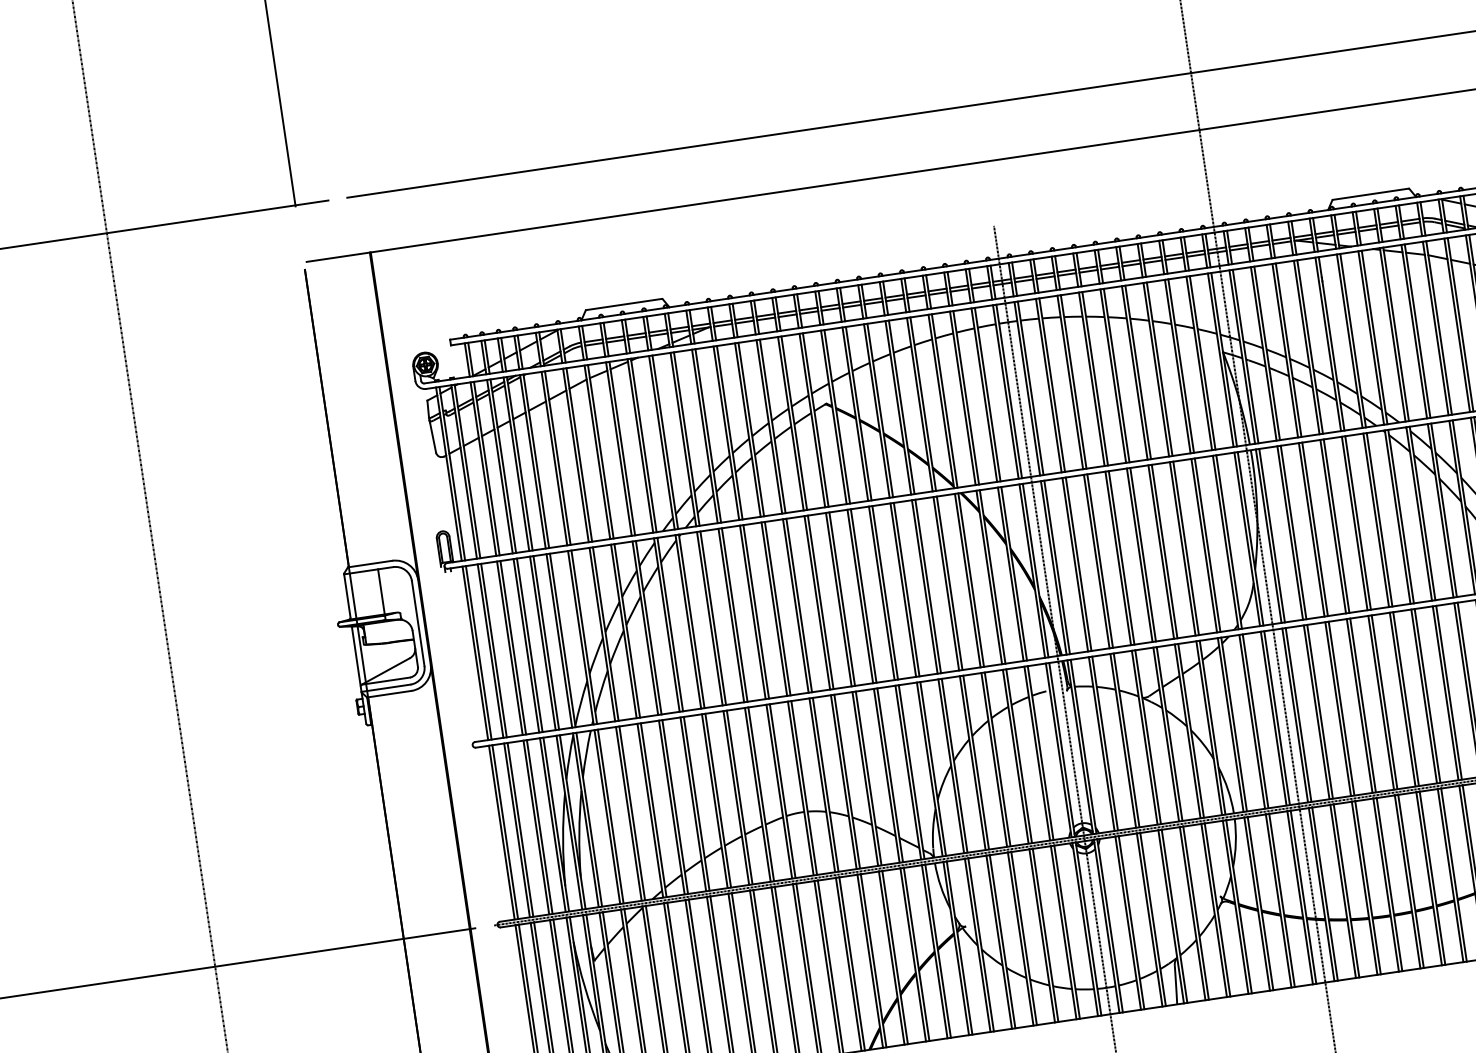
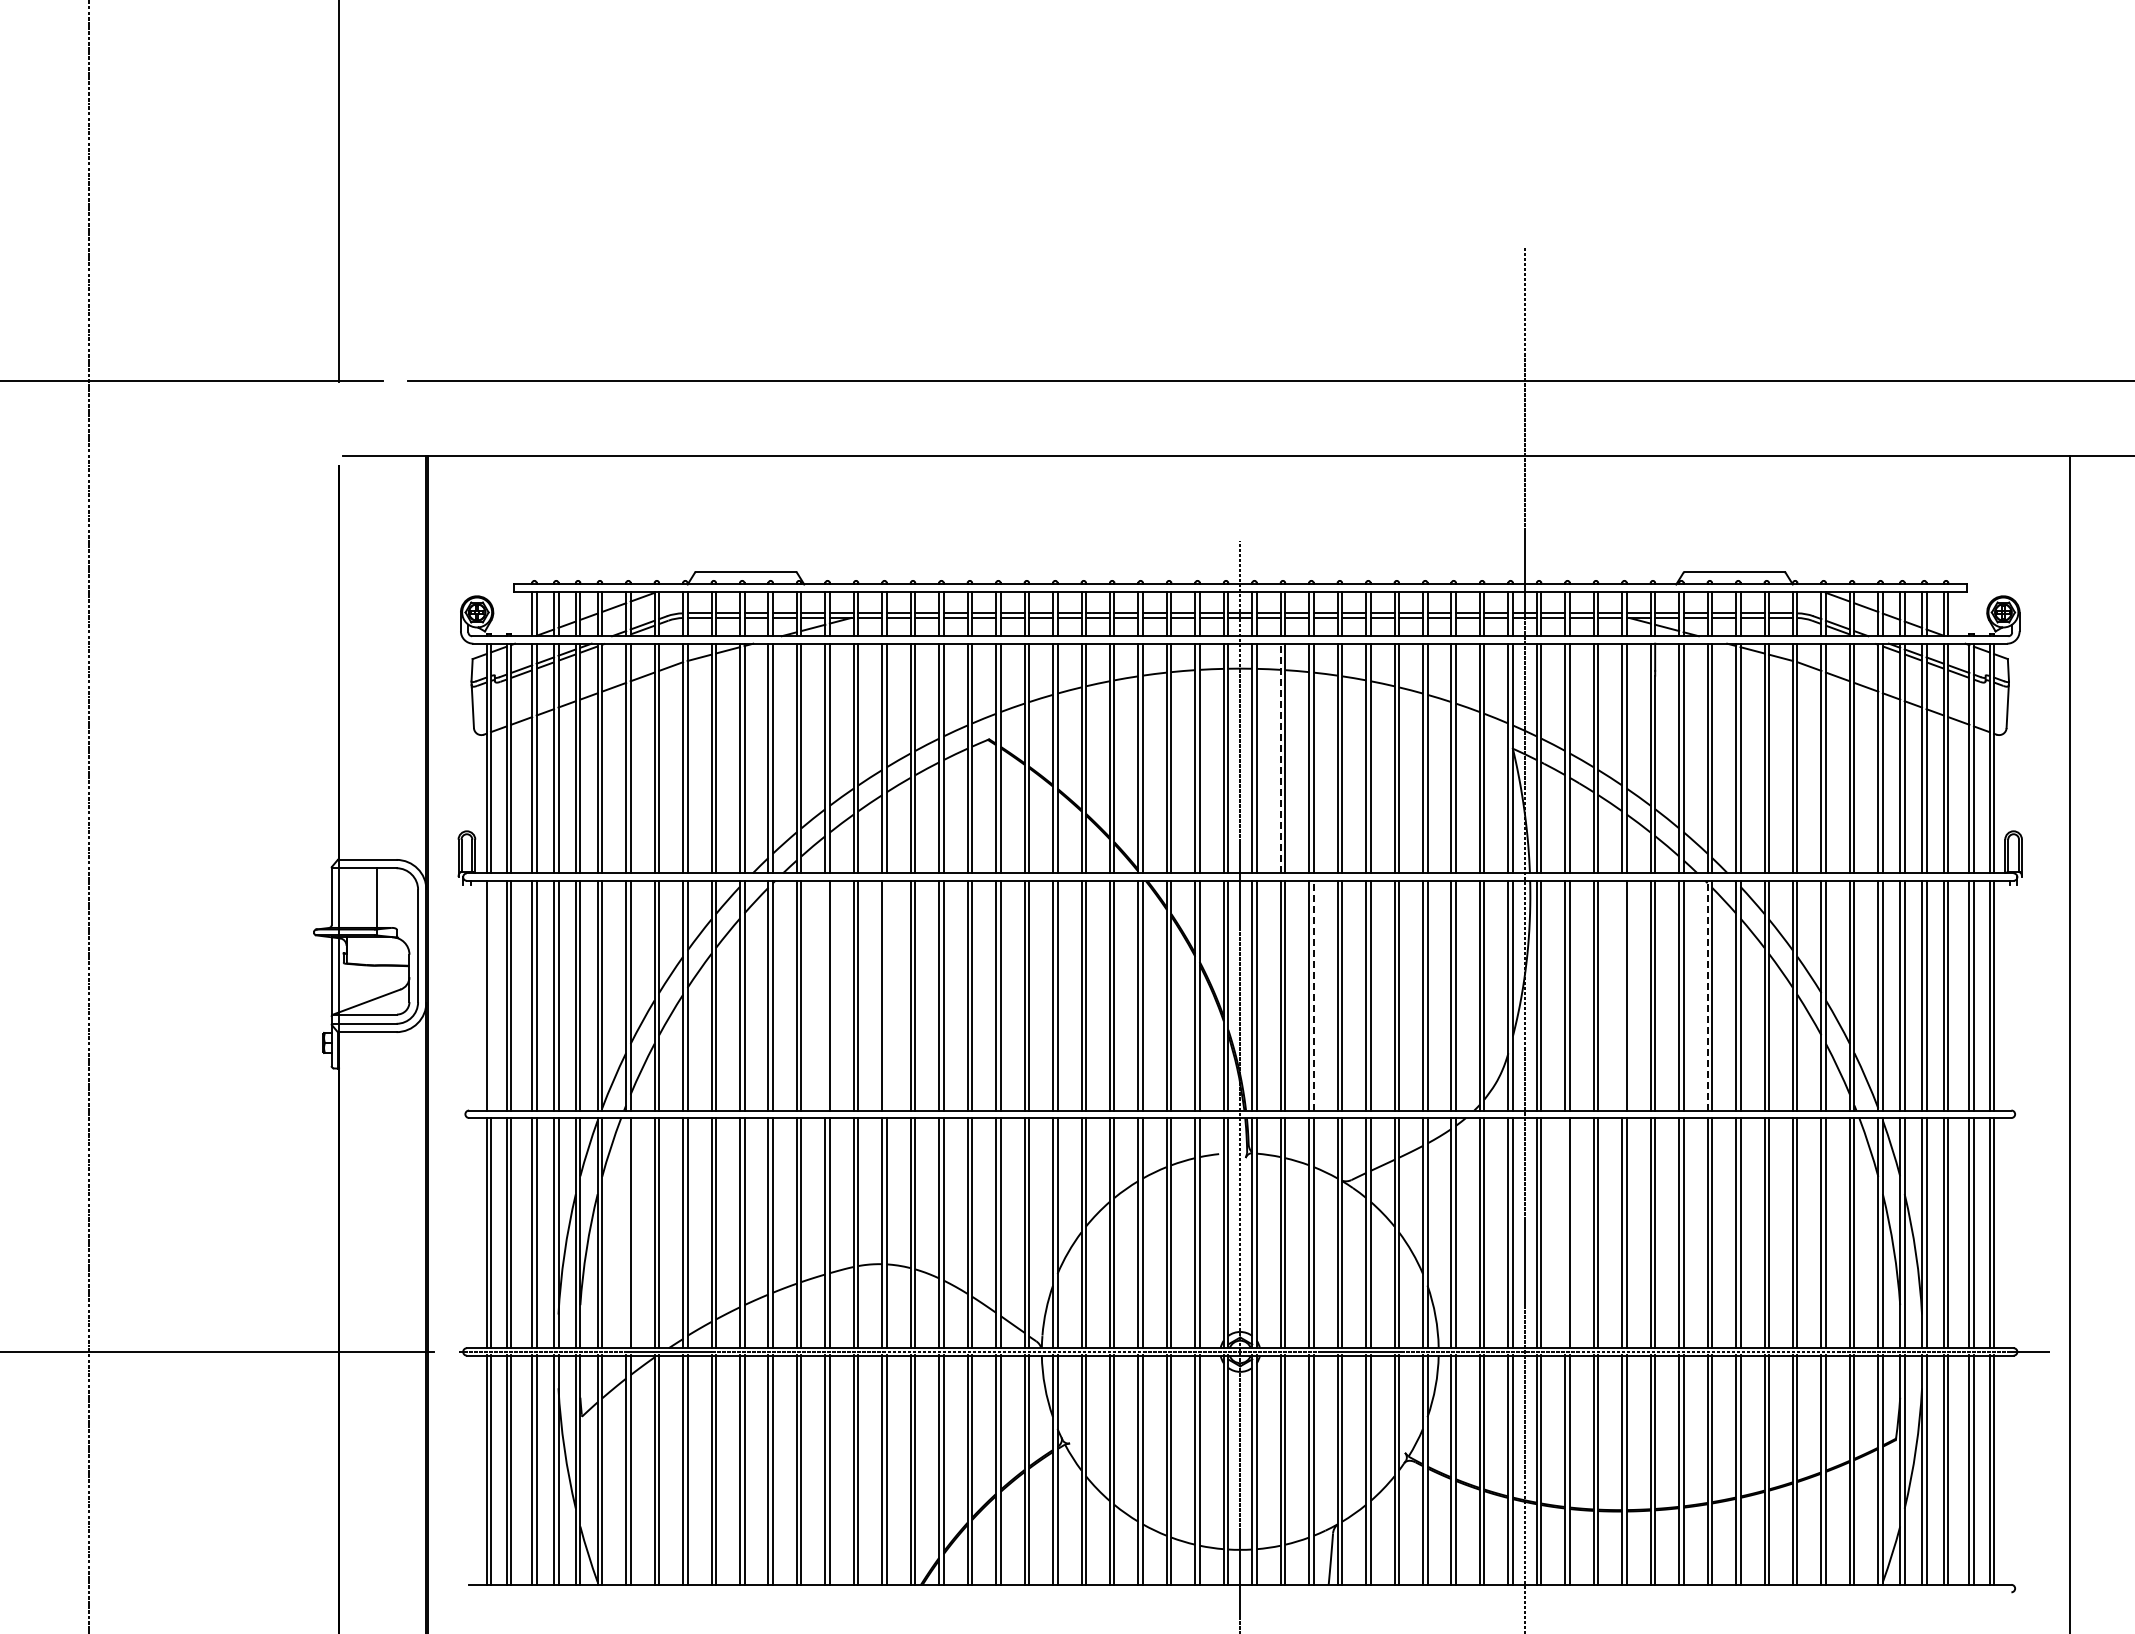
line: (1048, 385) -> (1280, 758), solid -> dashed
line: (1397, 517) -> (1707, 995), solid -> dashed
line: (1333, 526) -> (1622, 995), removed
line: (1099, 560) -> (1313, 995), solid -> dashed
line: (777, 608) -> (886, 995), removed
line: (731, 615) -> (825, 995), removed
line: (478, 652) -> (490, 995), removed
line: (1316, 711) -> (1565, 1232), removed
line: (607, 816) -> (626, 1232), removed

